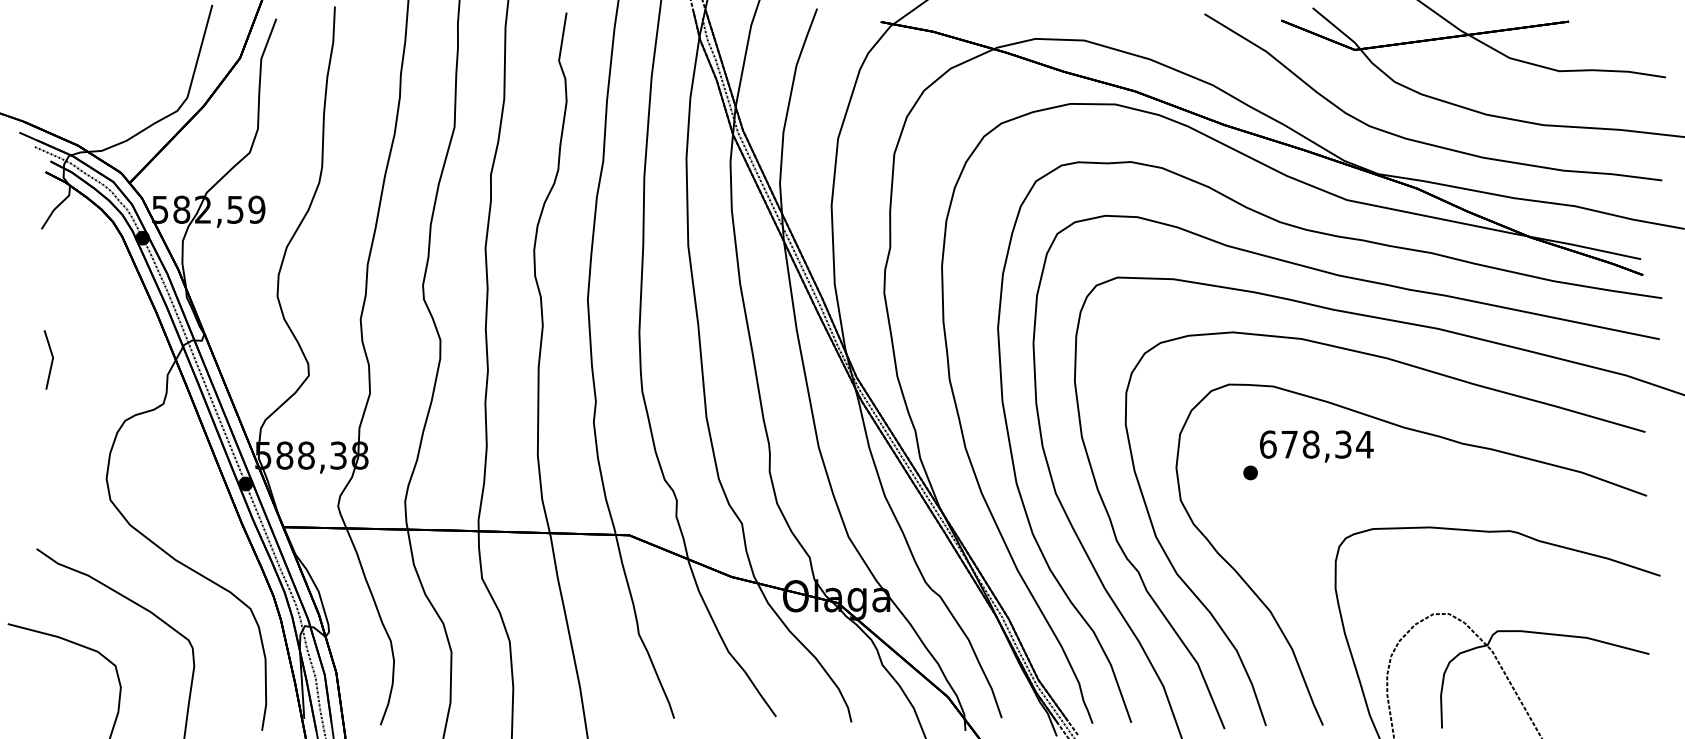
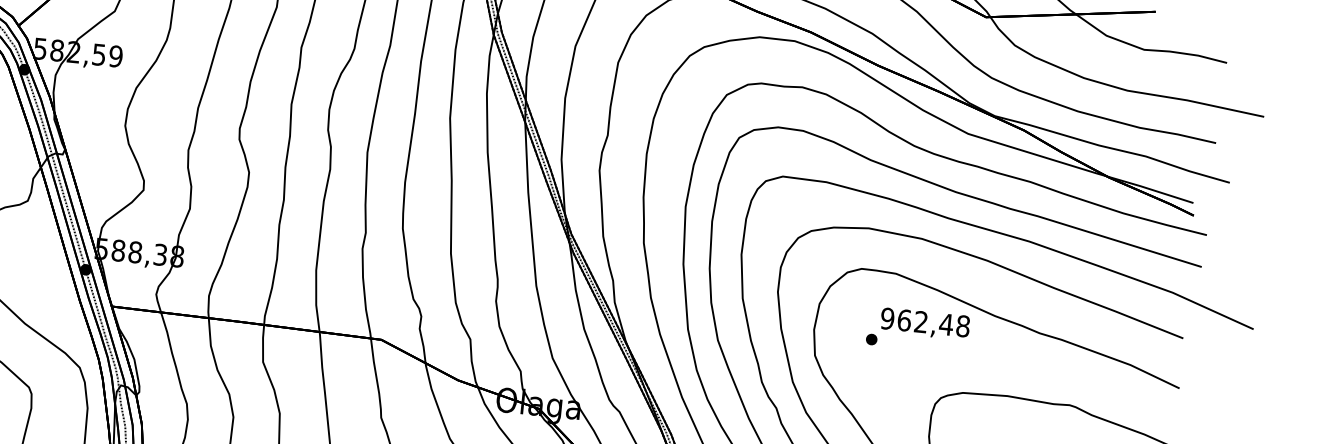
text: (1316, 444) -> (925, 322), 678,34 -> 962,48

